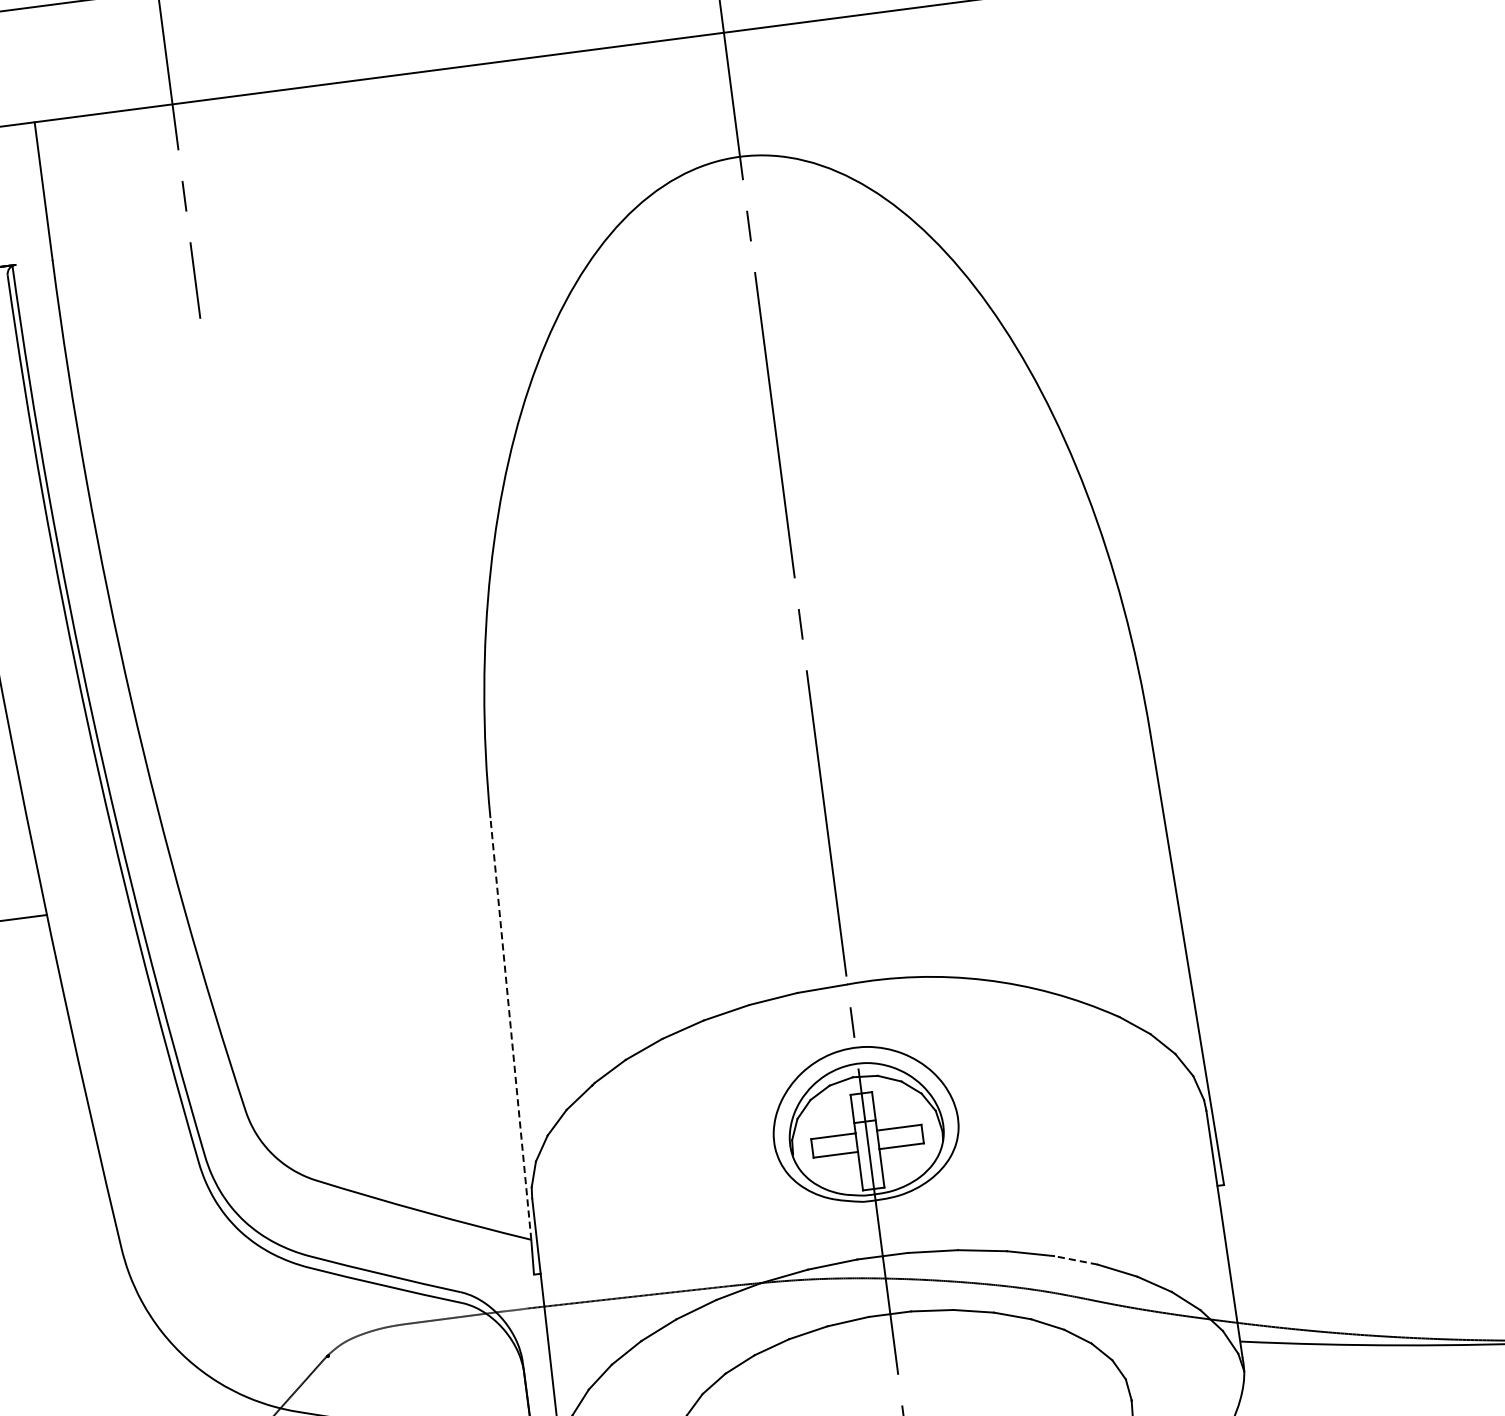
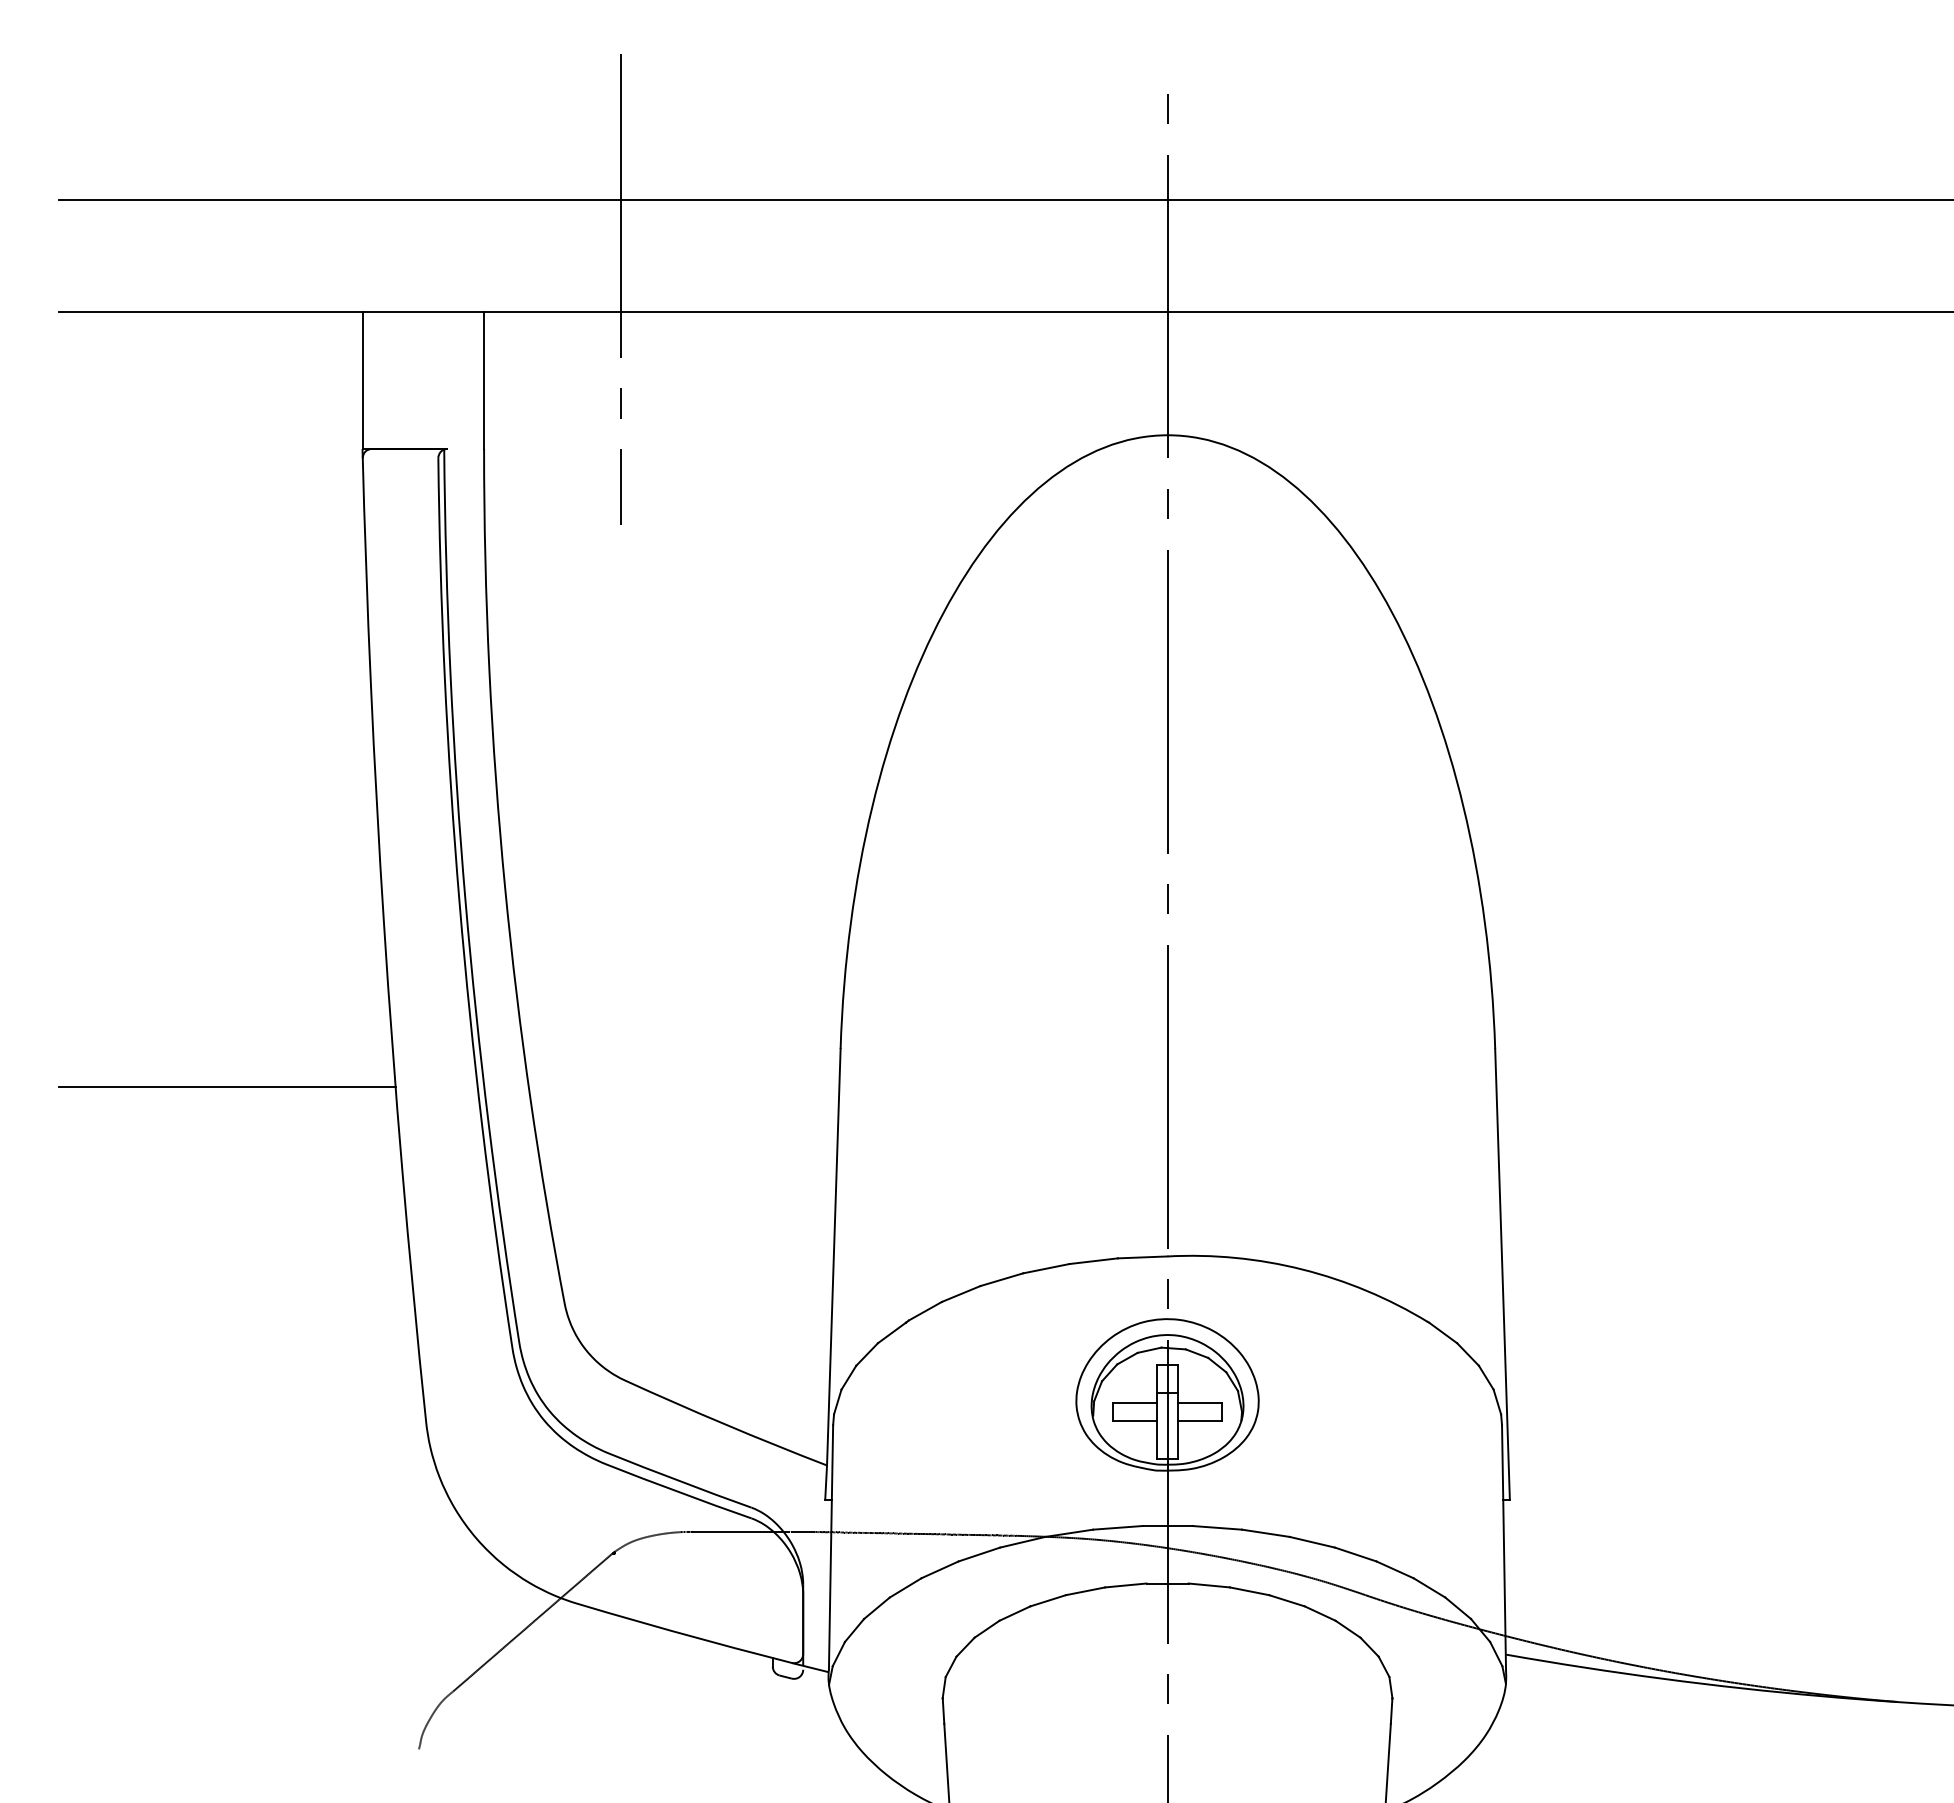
line: (510, 1028) -> (833, 1256), dashed -> solid
line: (1075, 1260) -> (1355, 1554), dashed -> solid

